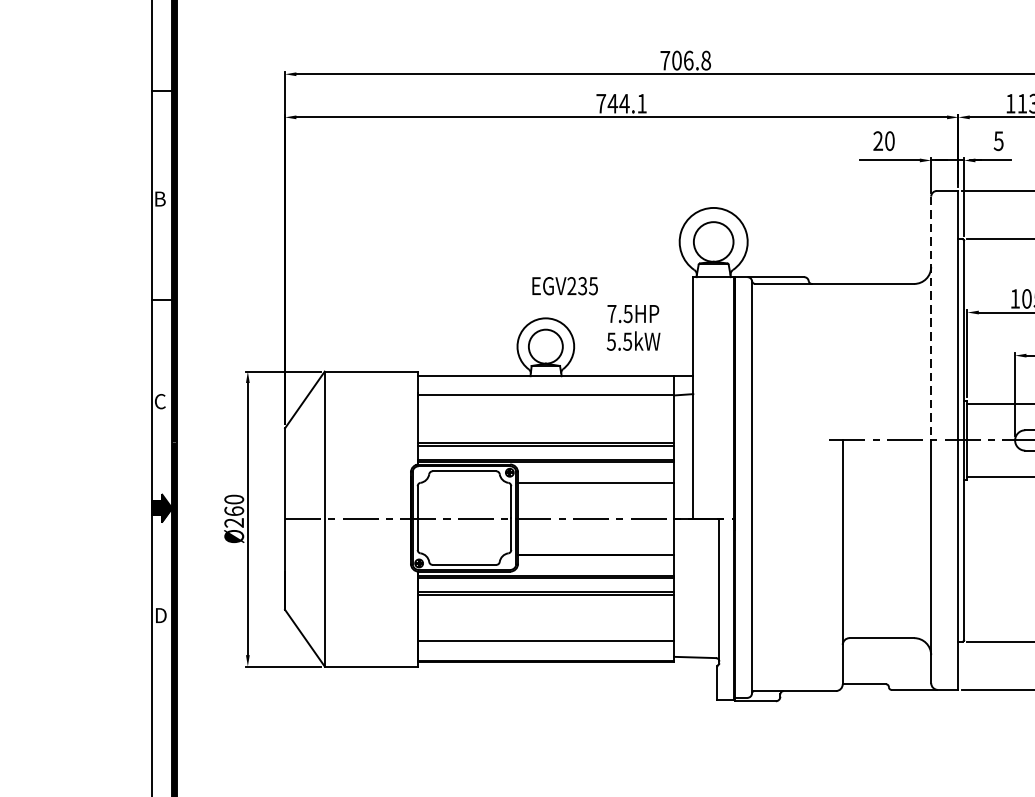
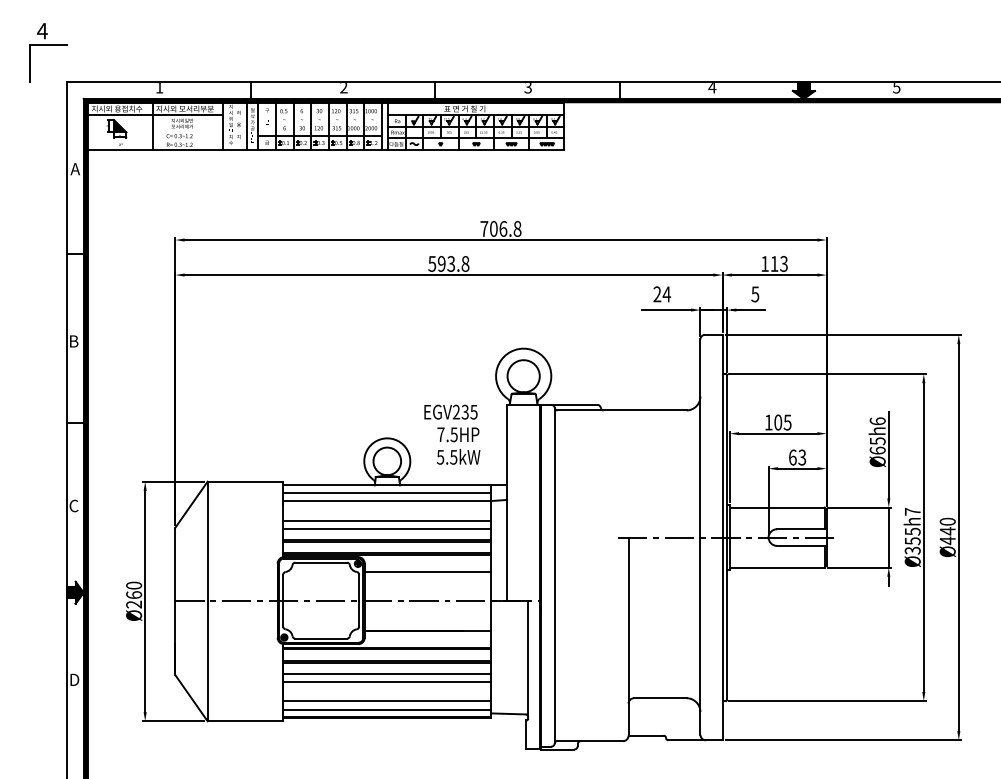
text: (621, 103) -> (448, 263), 744.1 -> 593.8
text: (889, 141) -> (666, 294), 20 -> 24
text: (564, 285) -> (450, 411), moved
line: (931, 319) -> (700, 439), dashed -> solid
line: (546, 384) -> (387, 492), added
line: (546, 420) -> (387, 521), added
line: (546, 429) -> (387, 528), added
line: (546, 608) -> (387, 674), added
line: (546, 617) -> (387, 681), added
line: (546, 653) -> (387, 710), added

